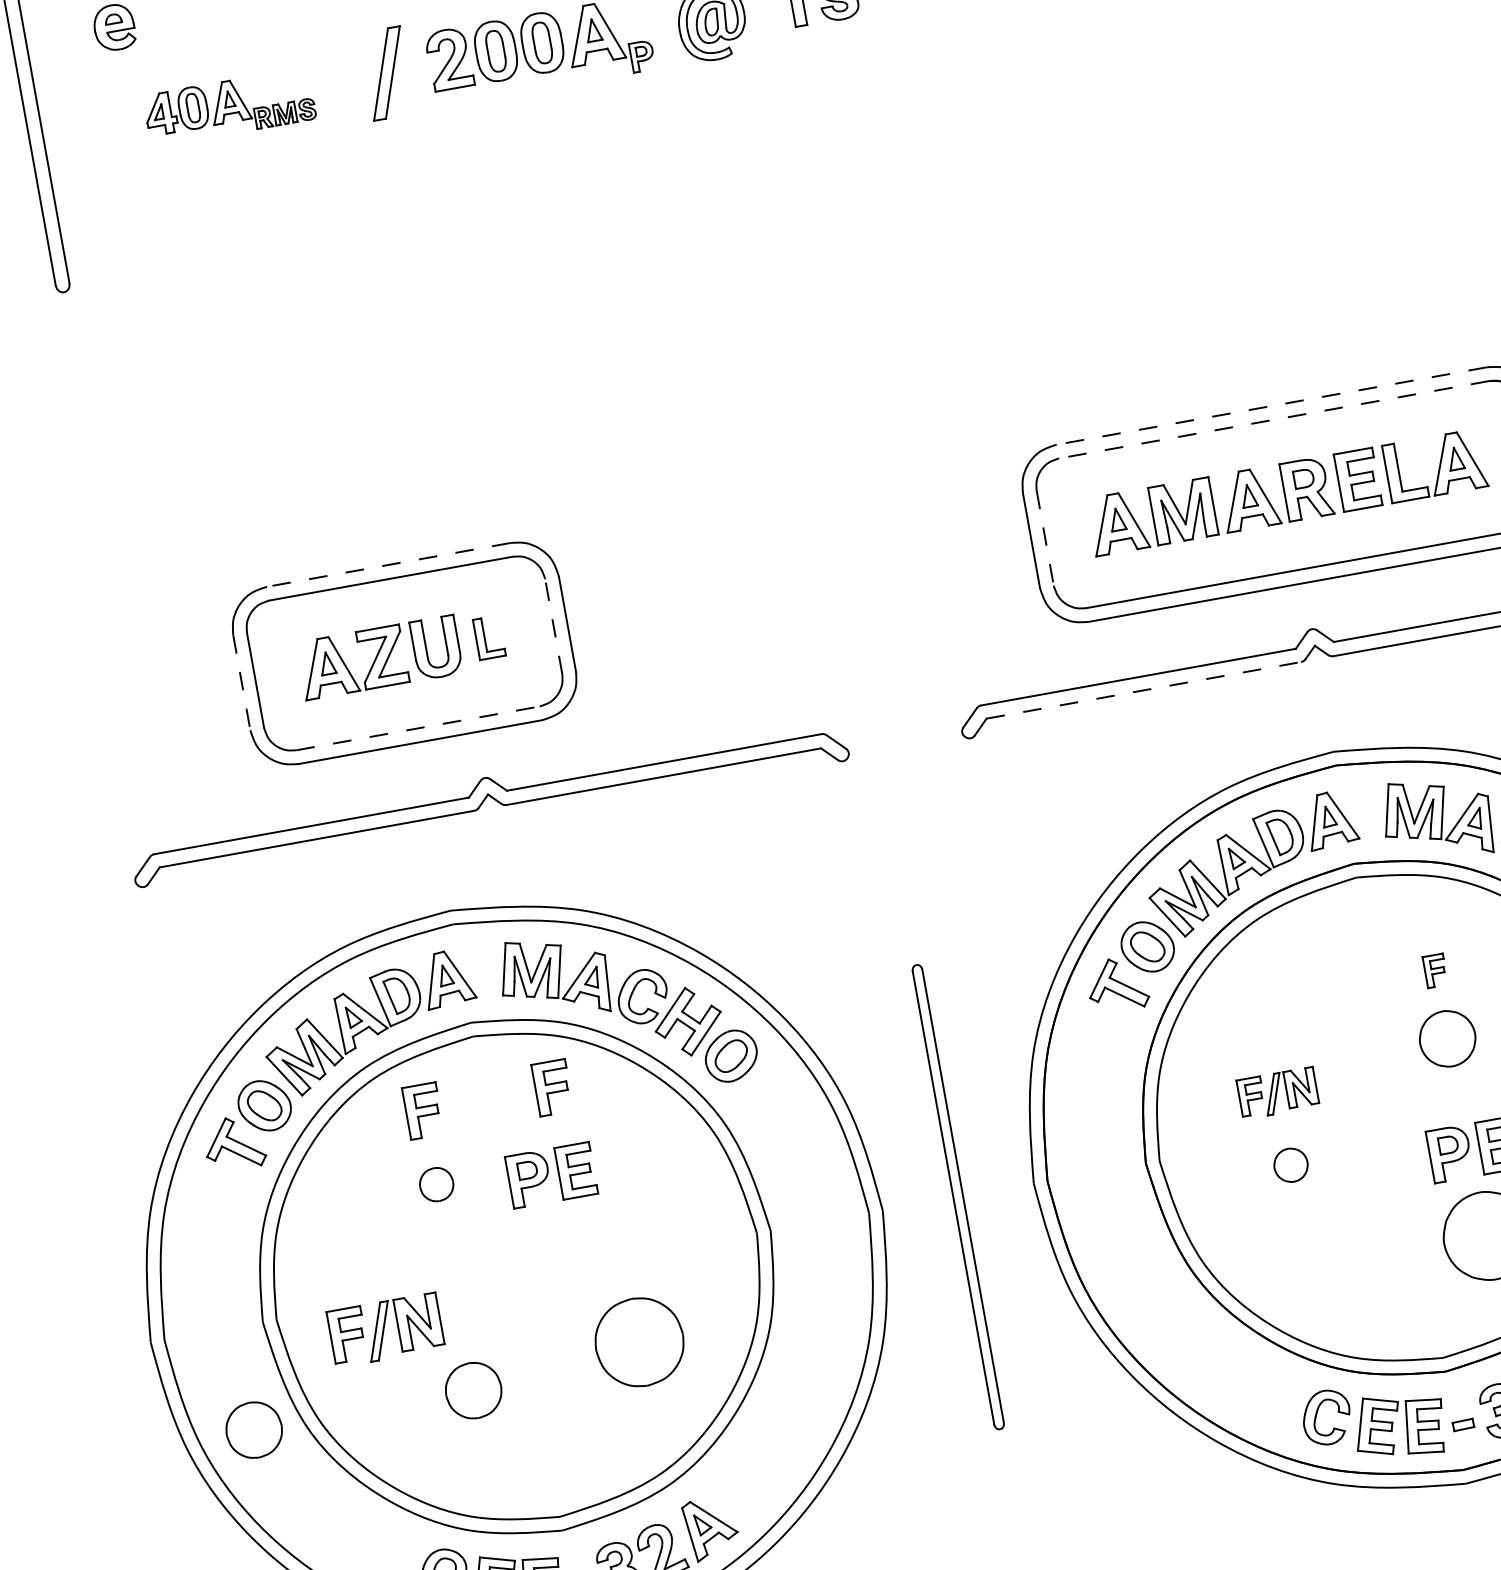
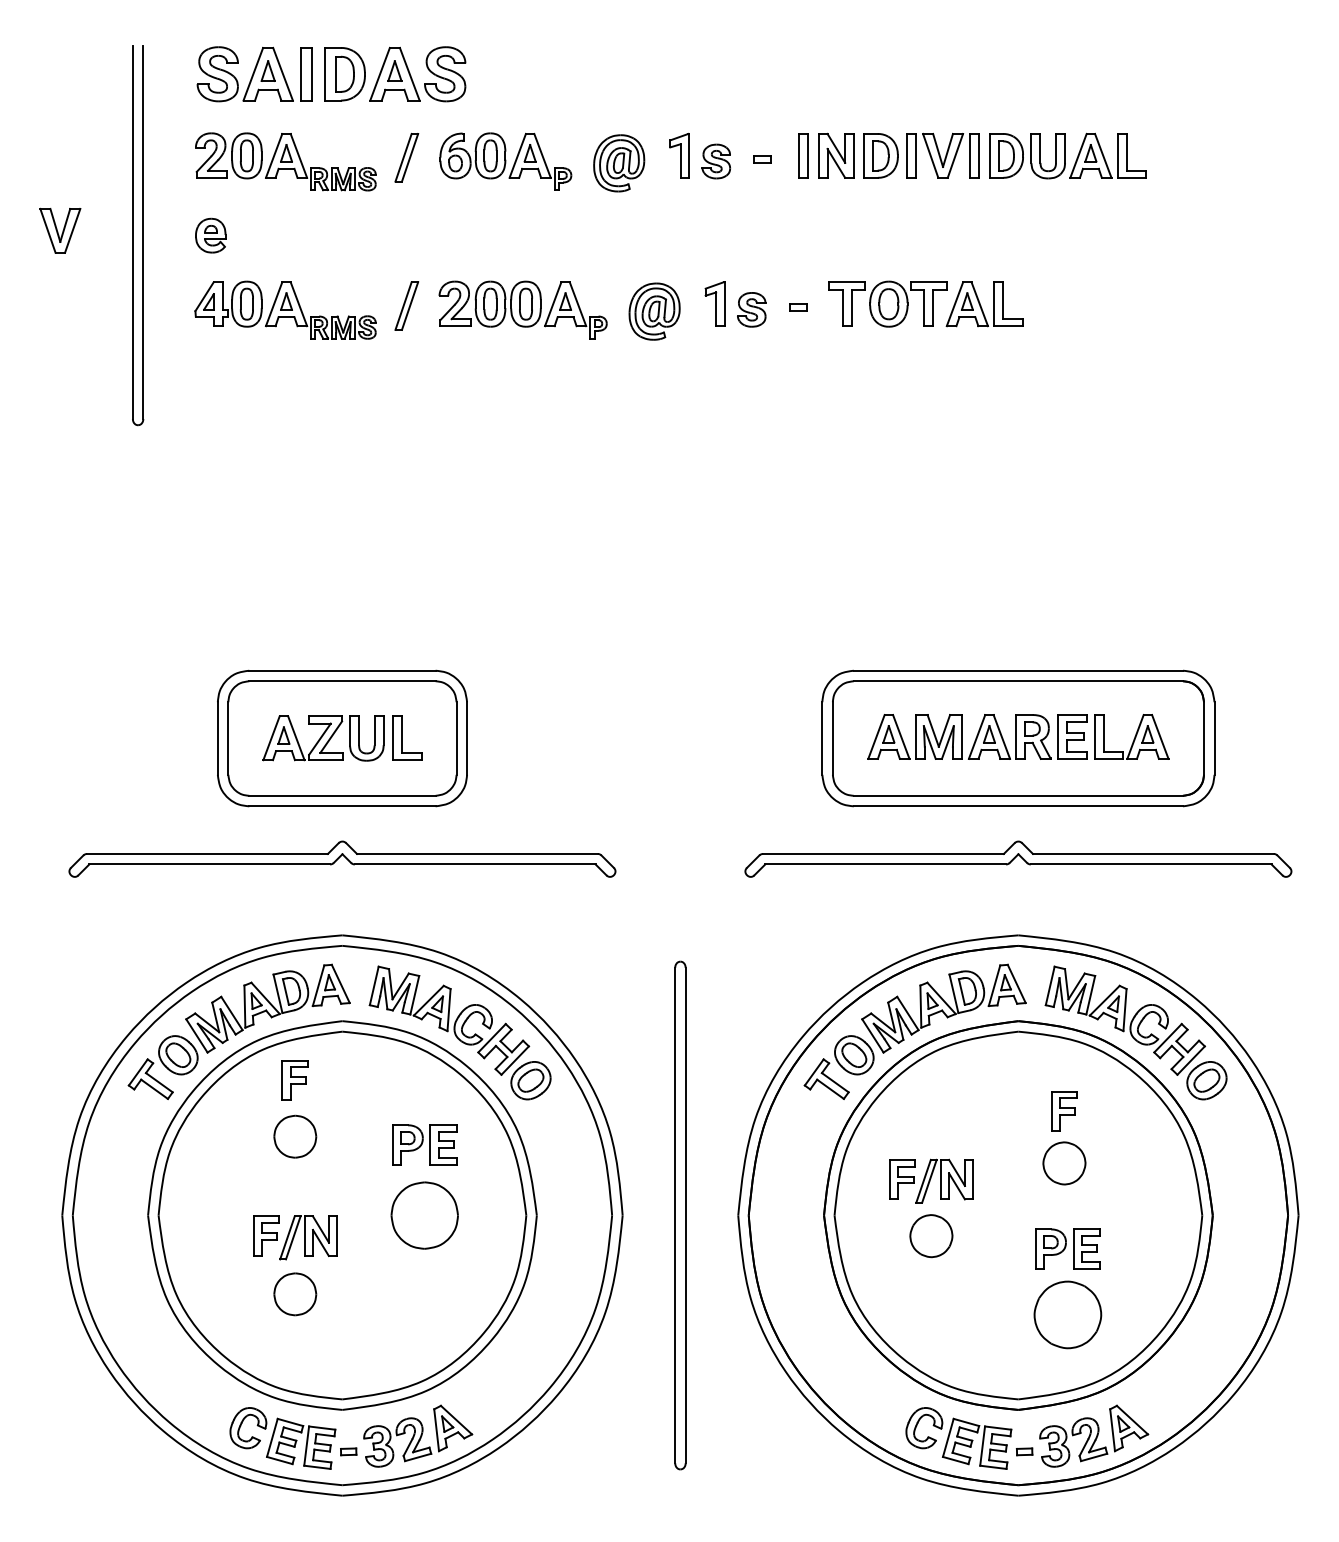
part: (386, 72) -> (406, 305), size x0.71
part: (229, 106) -> (285, 309), size x1.43
line: (1271, 405) -> (1018, 670), dashed -> solid
line: (1274, 420) -> (1018, 681), dashed -> solid
line: (1045, 539) -> (832, 739), dashed -> solid
line: (387, 564) -> (341, 670), dashed -> solid
line: (553, 626) -> (456, 738), dashed -> solid
part: (489, 636) -> (407, 737), size x1.43
line: (241, 684) -> (217, 739), dashed -> solid
line: (1144, 690) -> (886, 864), dashed -> solid
line: (418, 727) -> (342, 795), dashed -> solid
part: (489, 800) -> (342, 858), moved
part: (1435, 971) -> (1064, 1111), size x1.67
part: (551, 1088) -> (393, 1080), removed
part: (1278, 1092) -> (931, 1180), size x1.43
part: (1291, 1165) -> (931, 1236), size x1.67
part: (551, 1174) -> (424, 1144), moved
part: (436, 1184) -> (295, 1136), size x1.67
part: (958, 1197) -> (680, 1215), size x1.43
part: (386, 1329) -> (295, 1237), moved
part: (639, 1342) -> (424, 1215), moved
part: (254, 1430) -> (127, 1294), removed

